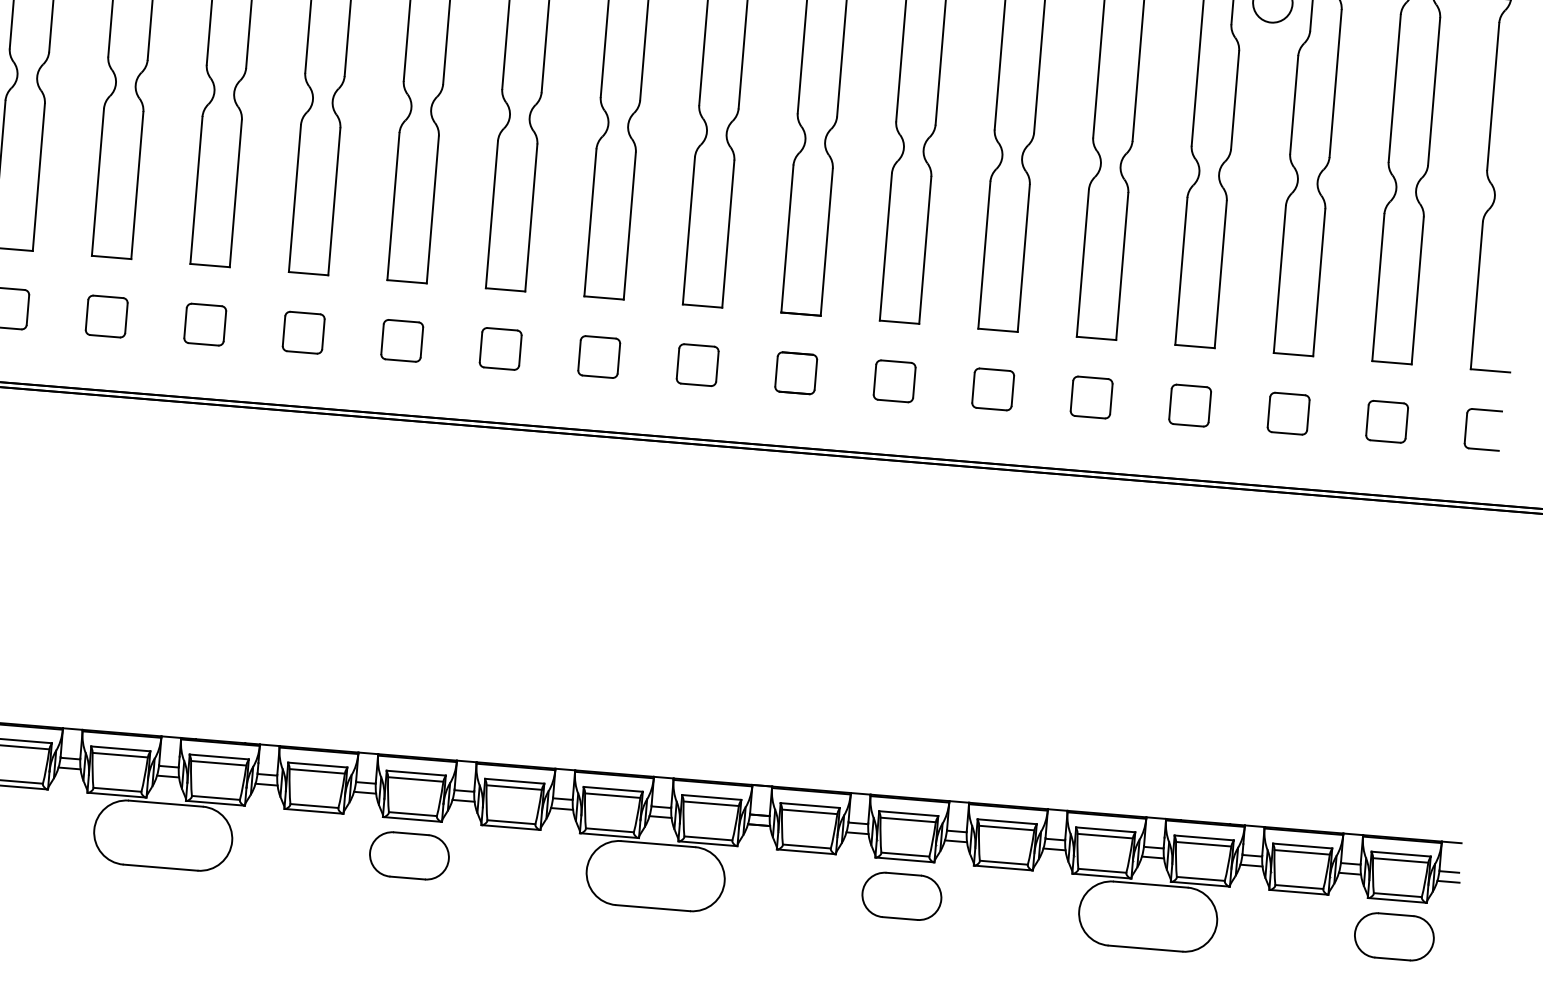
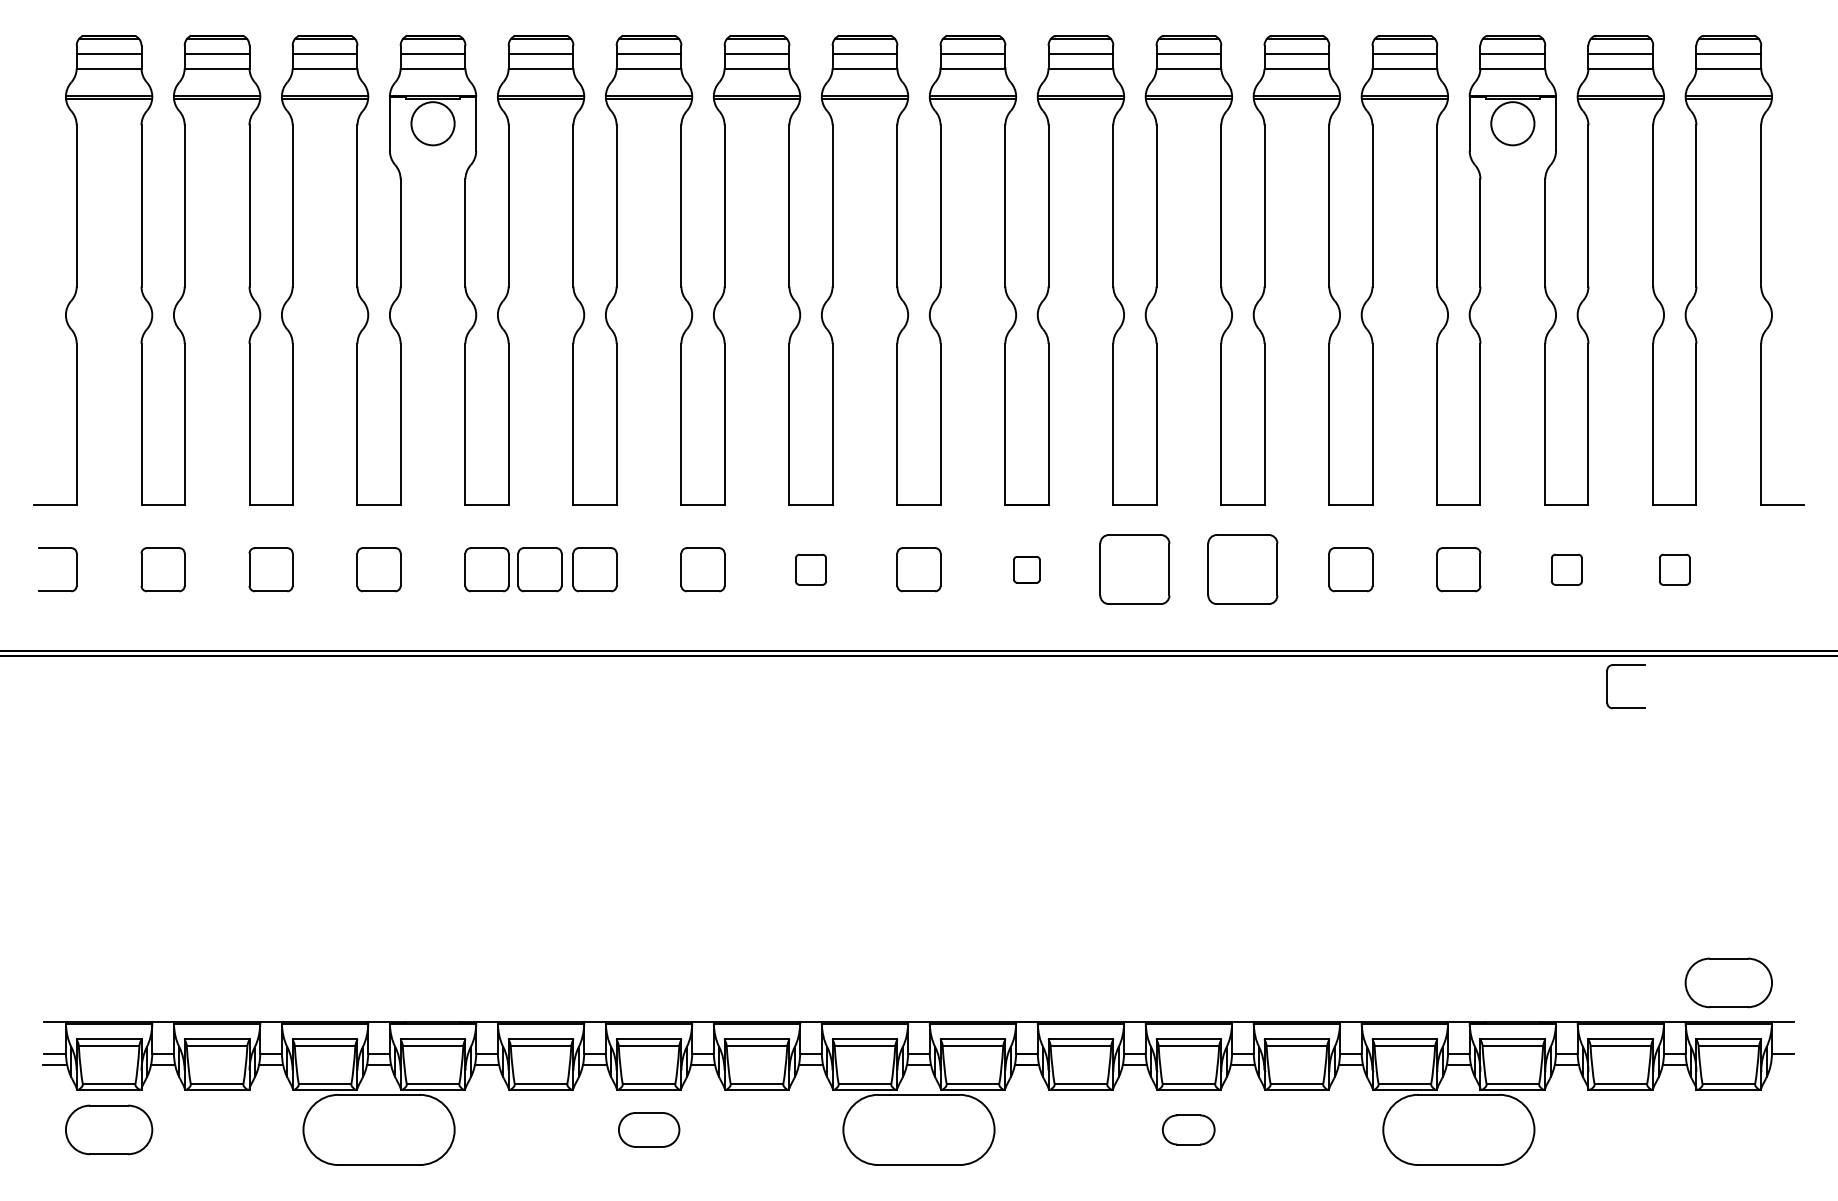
part: (351, 336) -> (539, 569), added
part: (598, 356) -> (810, 569), size x0.7
part: (795, 373) -> (1026, 569), size x0.6
part: (894, 381) -> (1134, 569), size x1.6
part: (992, 389) -> (1242, 569), size x1.6
part: (1288, 413) -> (1566, 569), size x0.7
part: (1386, 421) -> (1674, 569), size x0.7
part: (1466, 428) -> (1607, 686), moved
part: (409, 855) -> (649, 1129), size x0.7
line: (1448, 882) -> (1782, 1065), removed
part: (901, 895) -> (1188, 1129), size x0.6
part: (1394, 936) -> (1728, 982), moved

